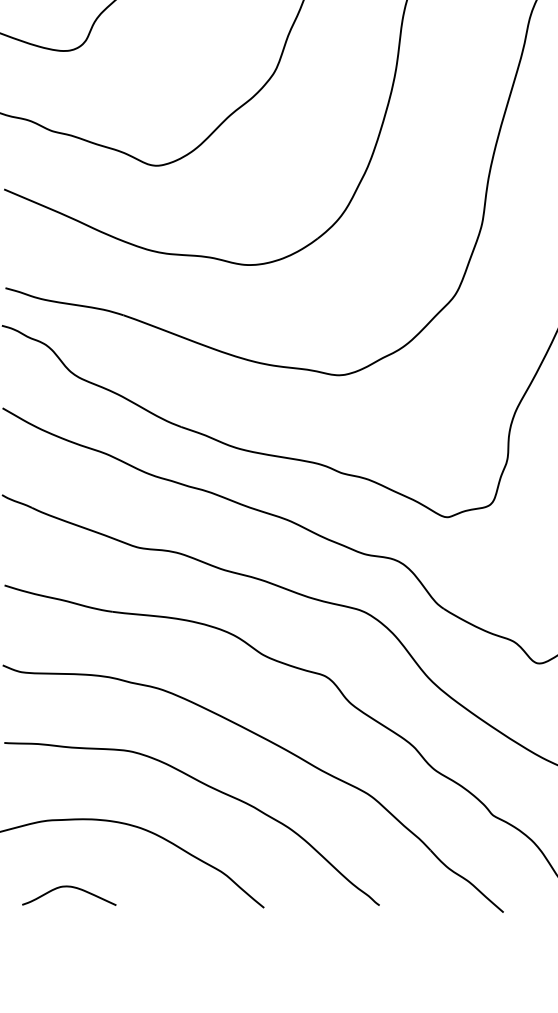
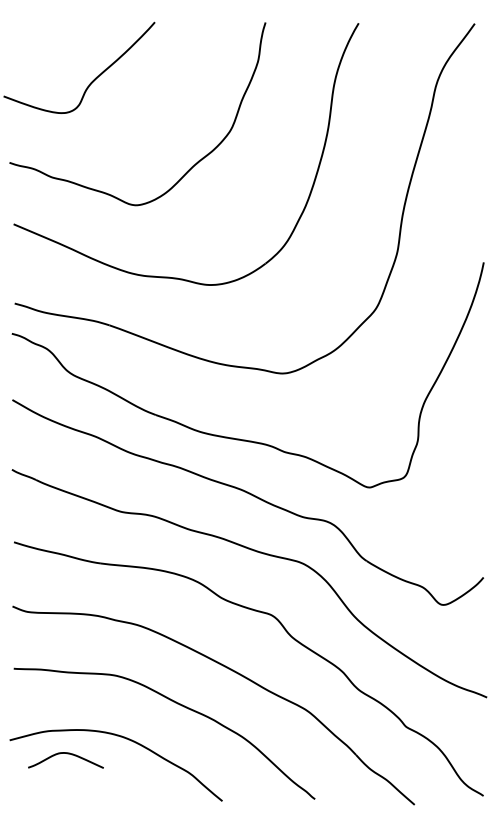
curve: (71, 888) -> (67, 754), moved

